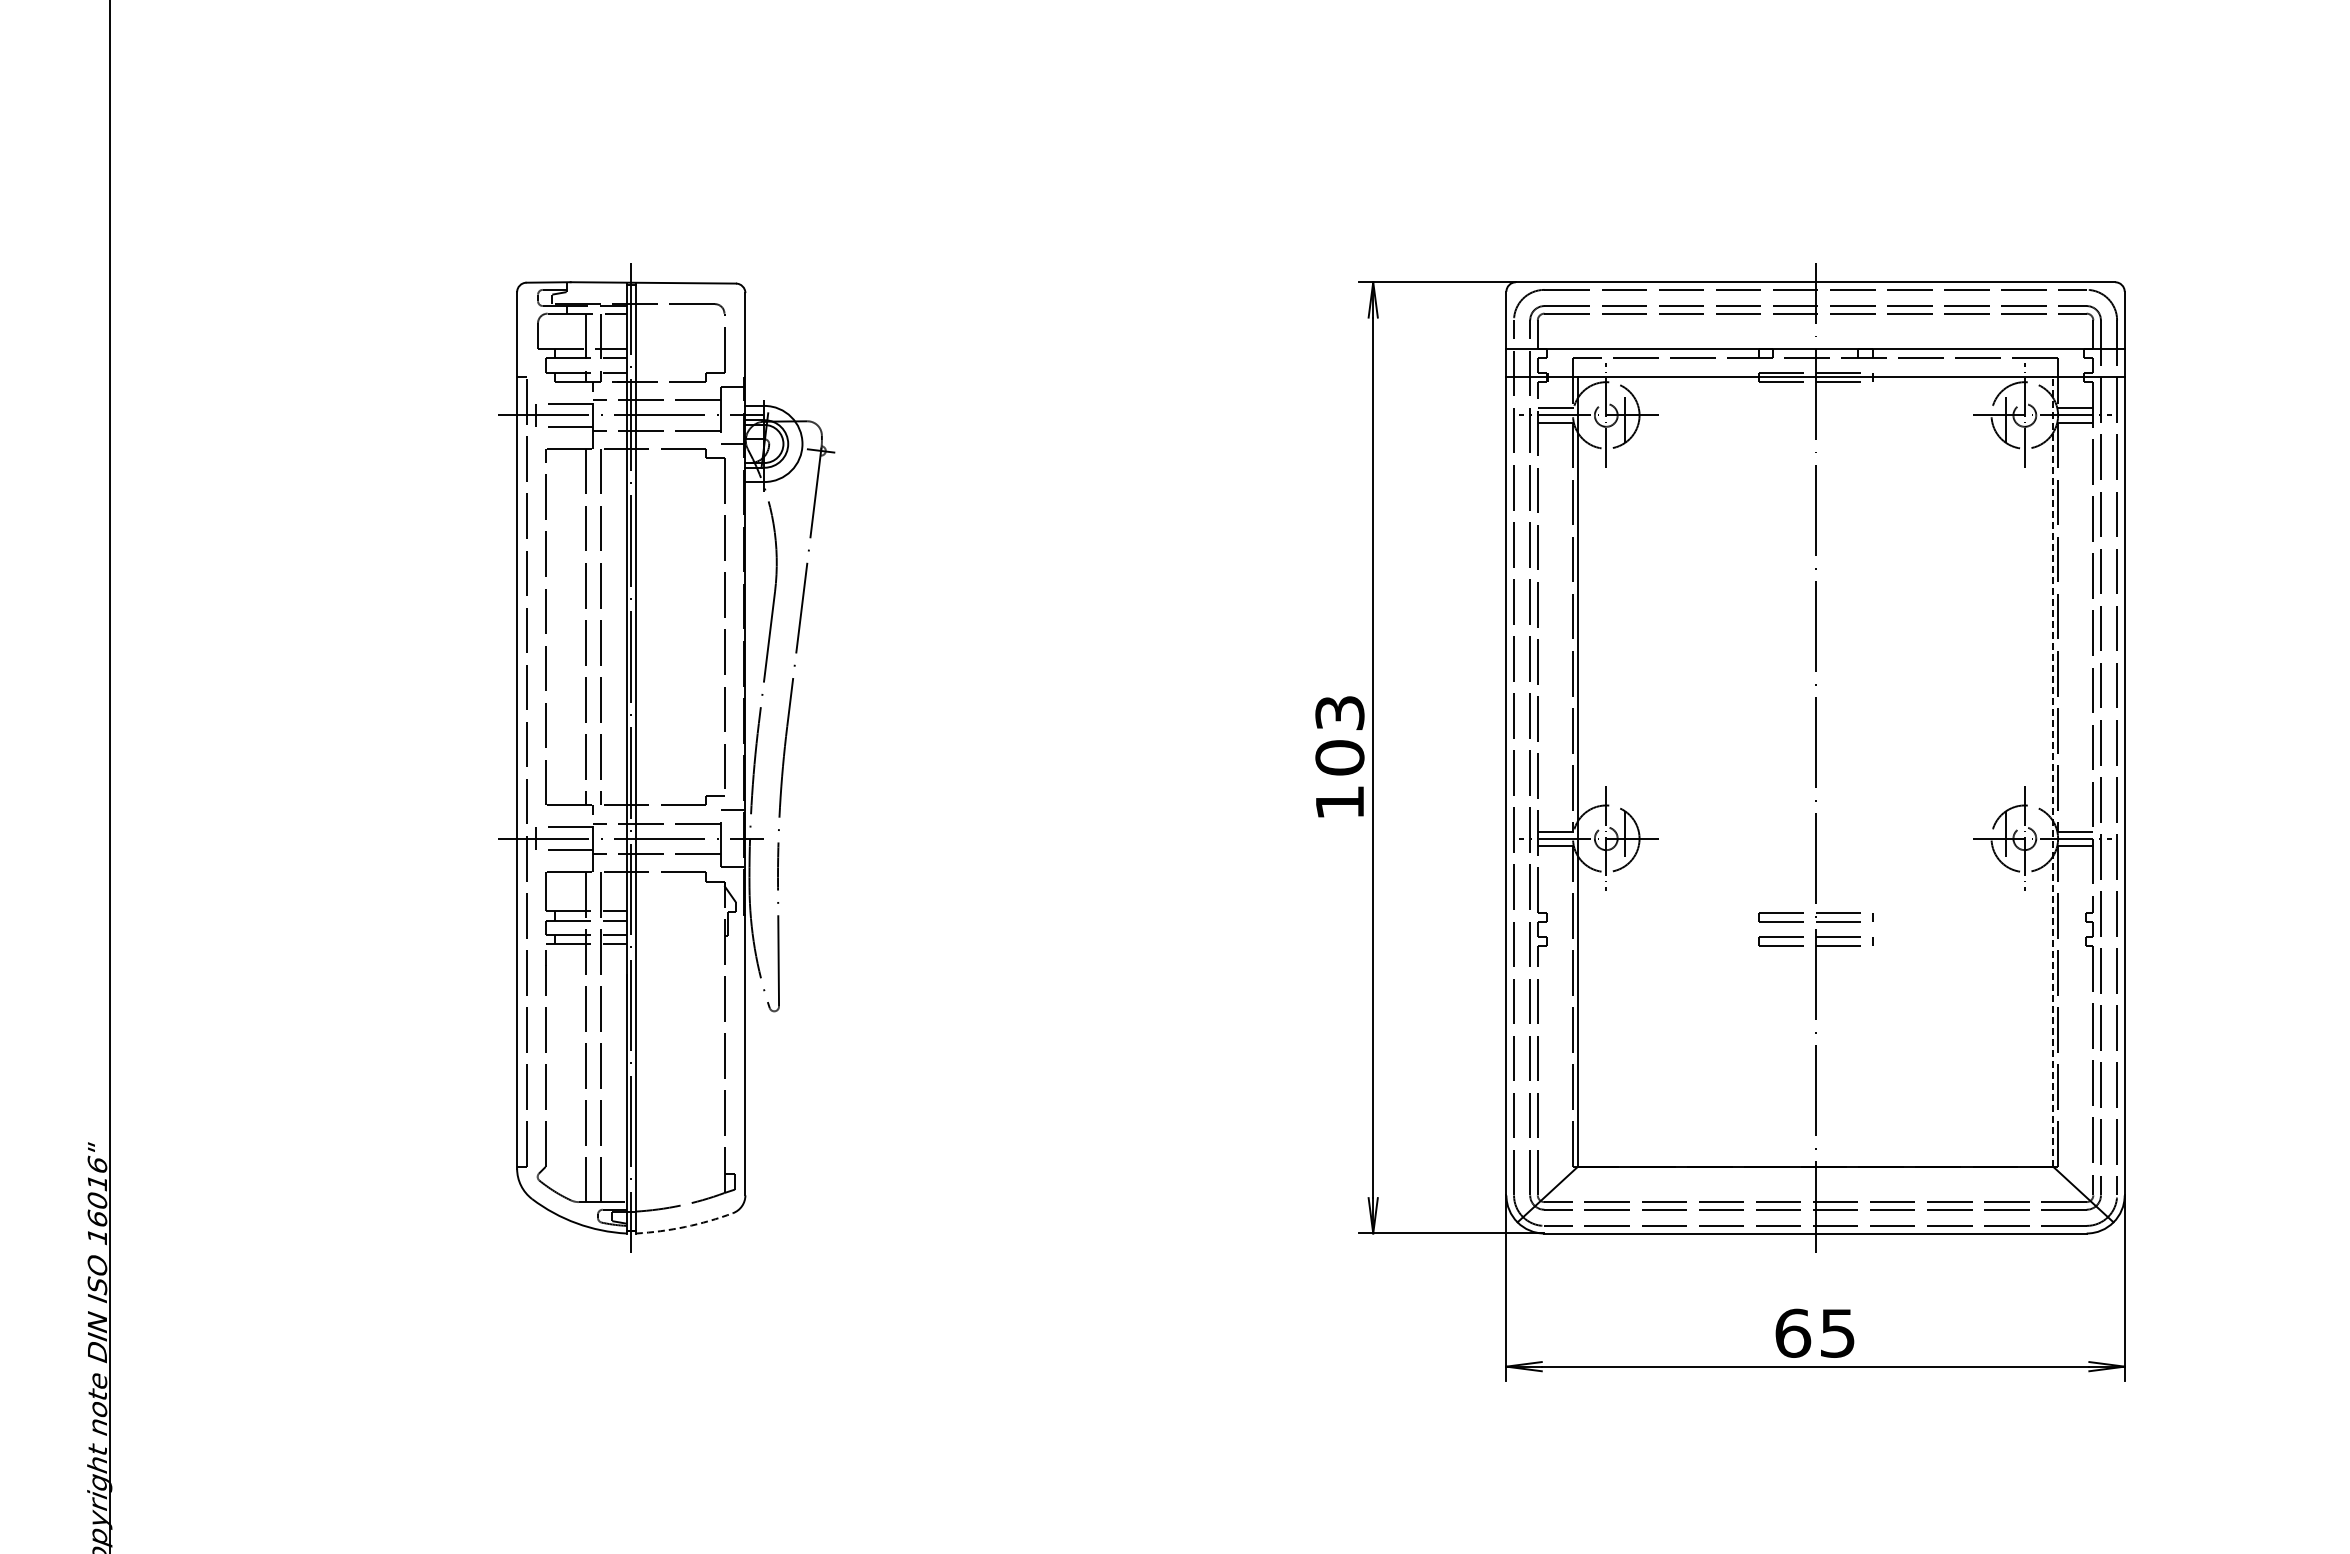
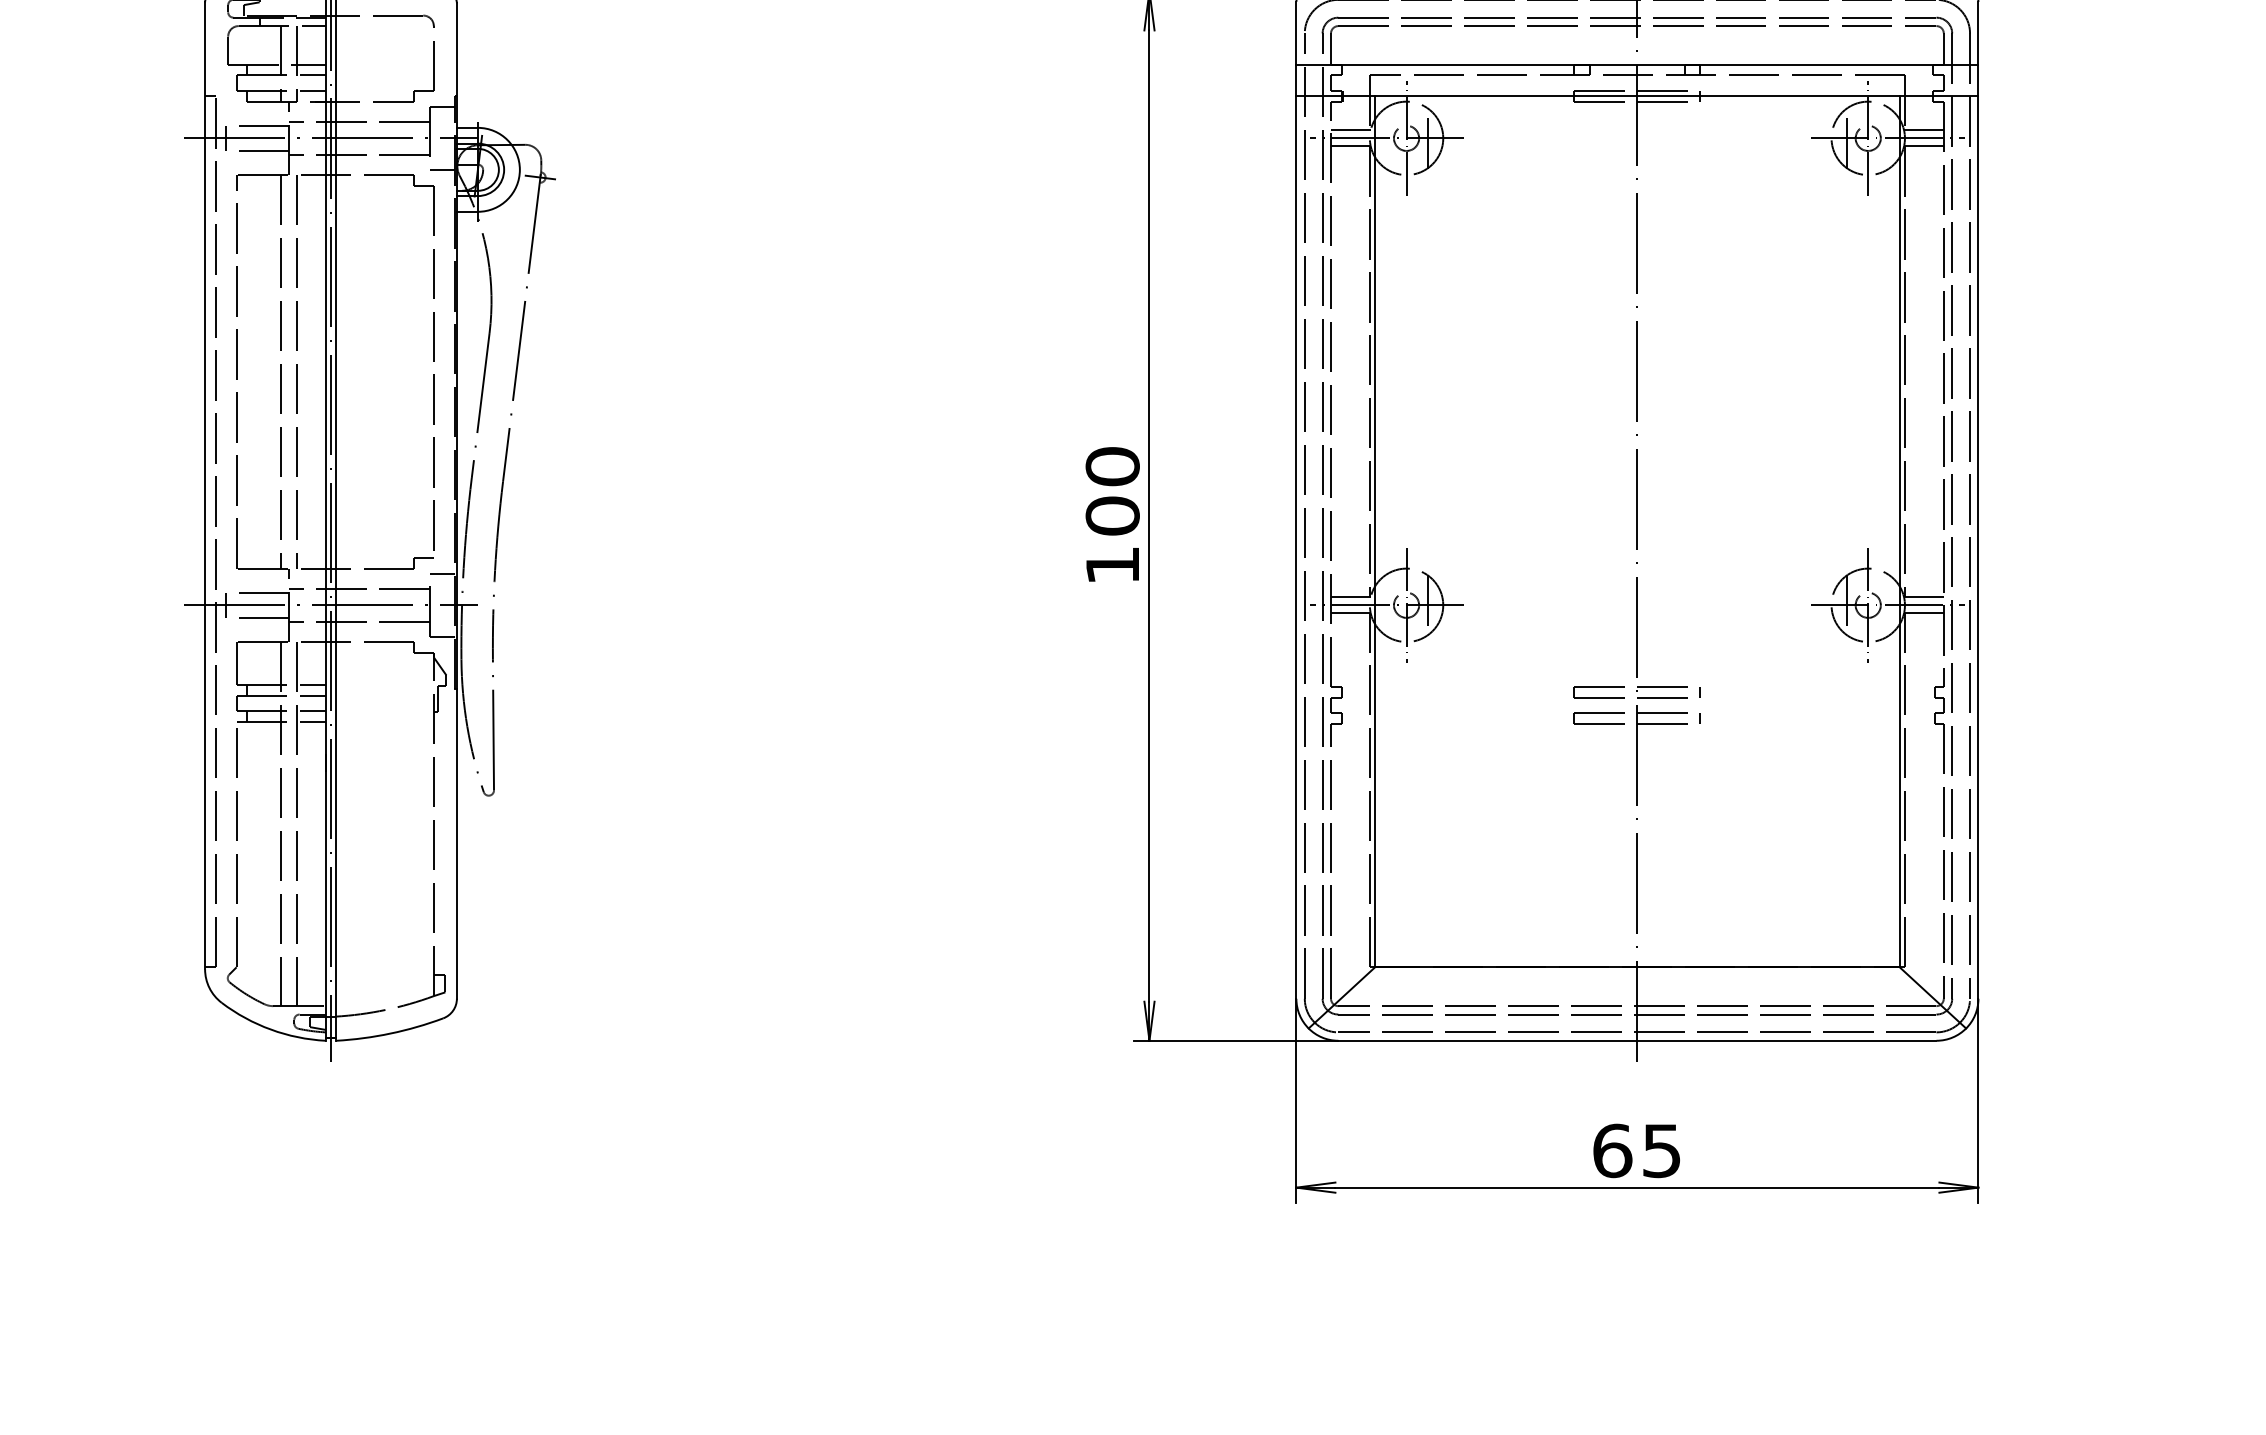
text: (1339, 712) -> (1112, 466), 103 -> 100
line: (2053, 772) -> (1899, 532), dashed -> solid
arc: (685, 1226) -> (390, 1033), dashed -> solid

